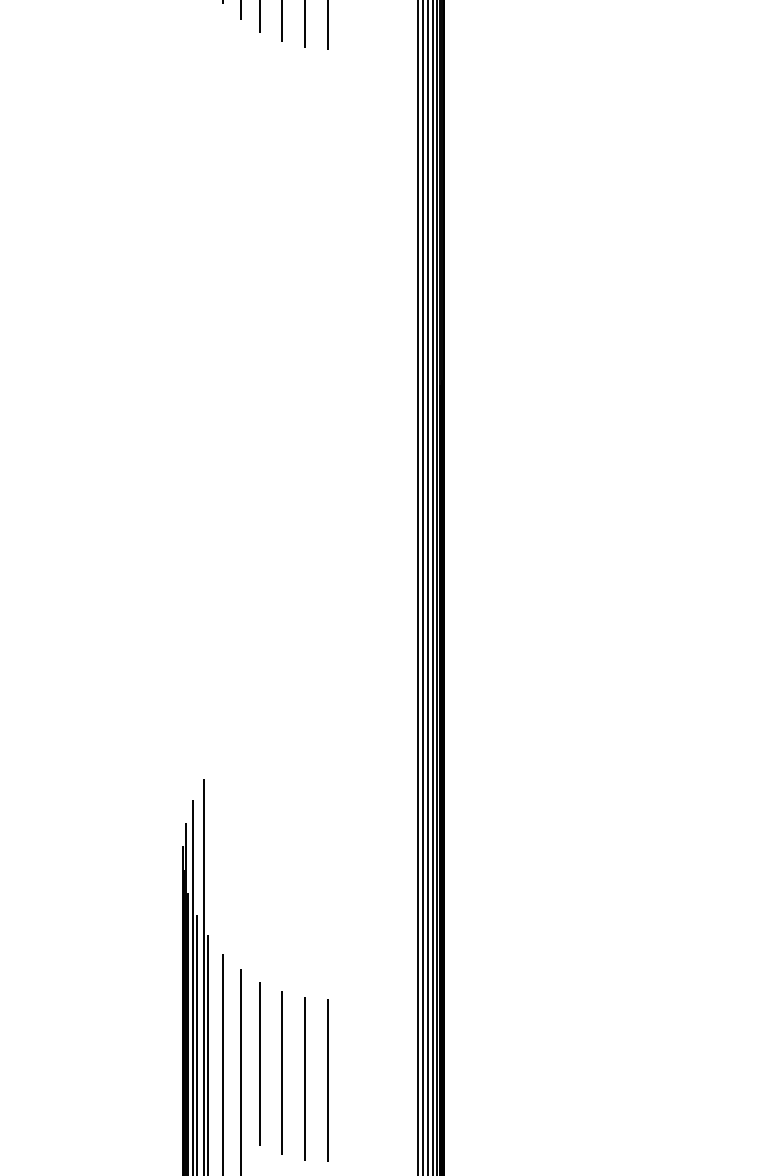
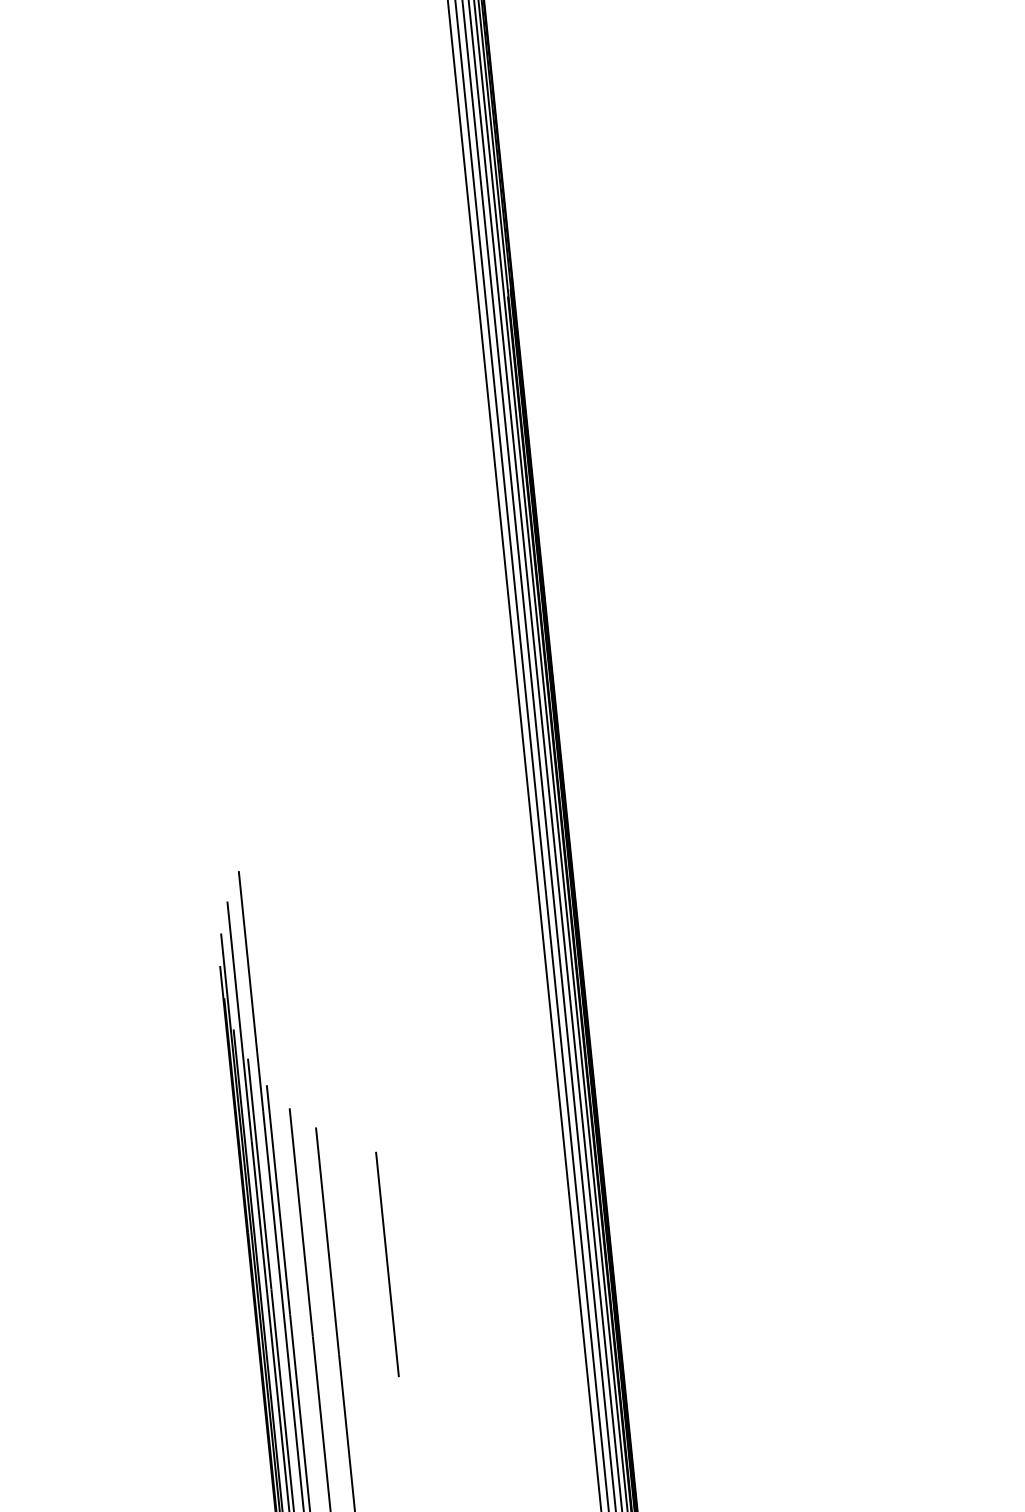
line: (260, 1063) -> (356, 1254), removed
line: (304, 1078) -> (419, 1268), removed
line: (328, 1080) -> (452, 1267), removed

